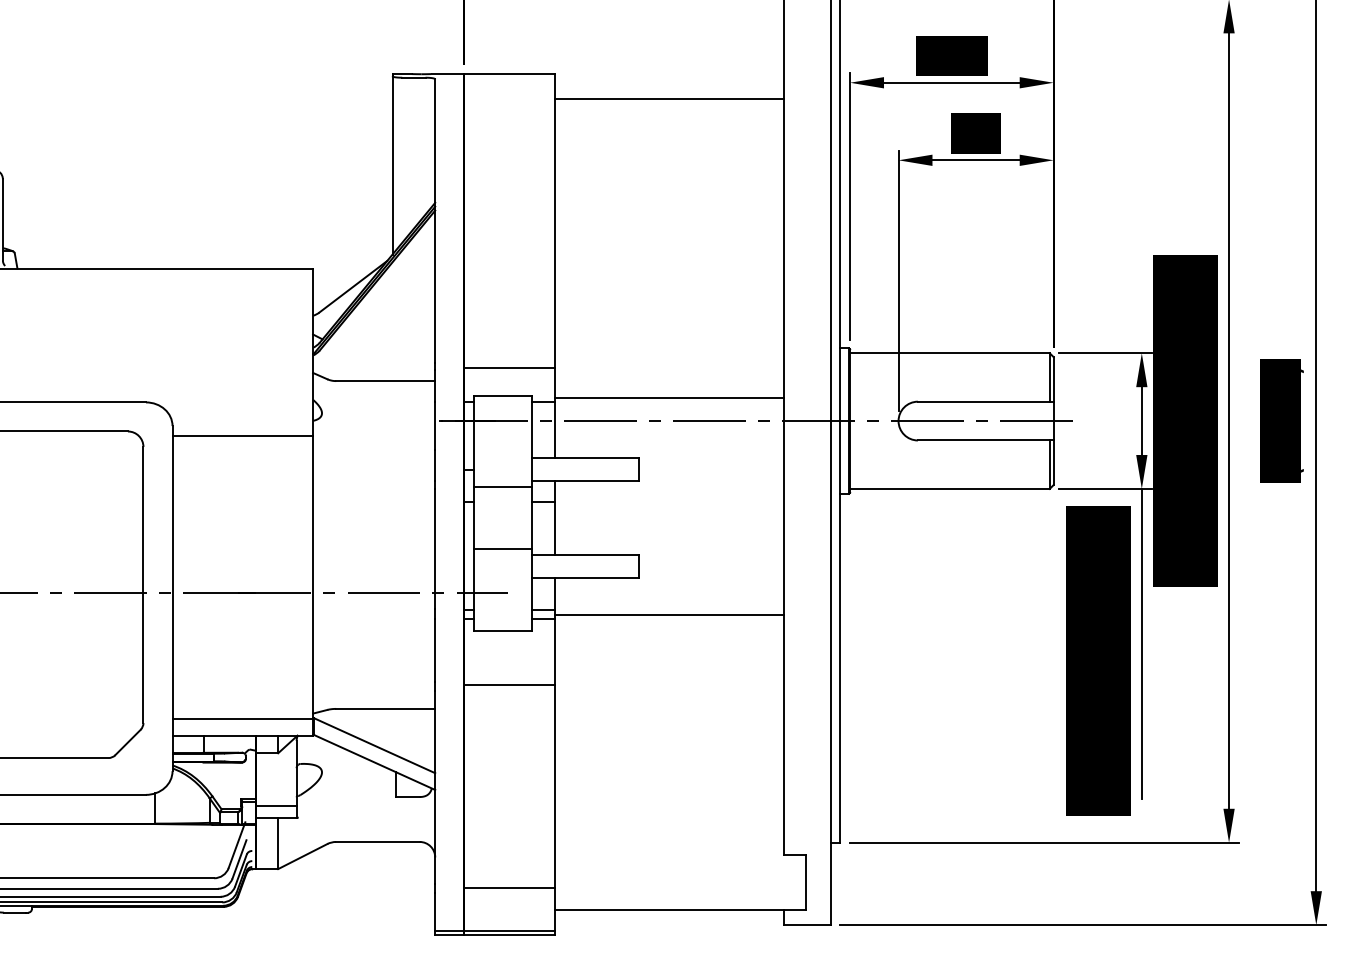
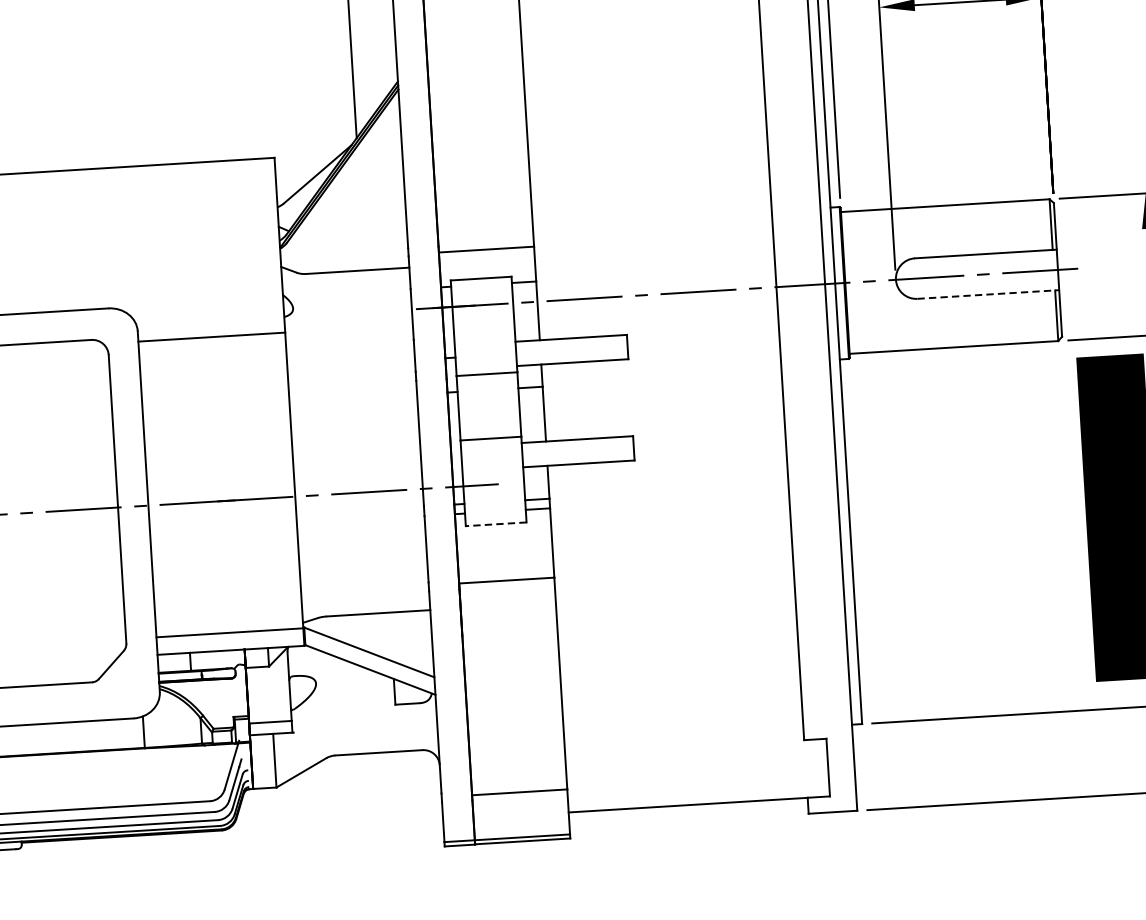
line: (669, 397) -> (655, 269), removed
line: (985, 440) -> (988, 294), solid -> dashed
line: (669, 615) -> (669, 497), removed
line: (502, 630) -> (495, 523), solid -> dashed

